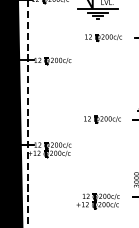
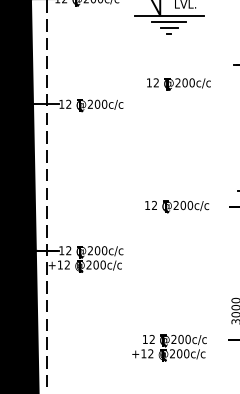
part: (103, 38) -> (178, 85), moved

